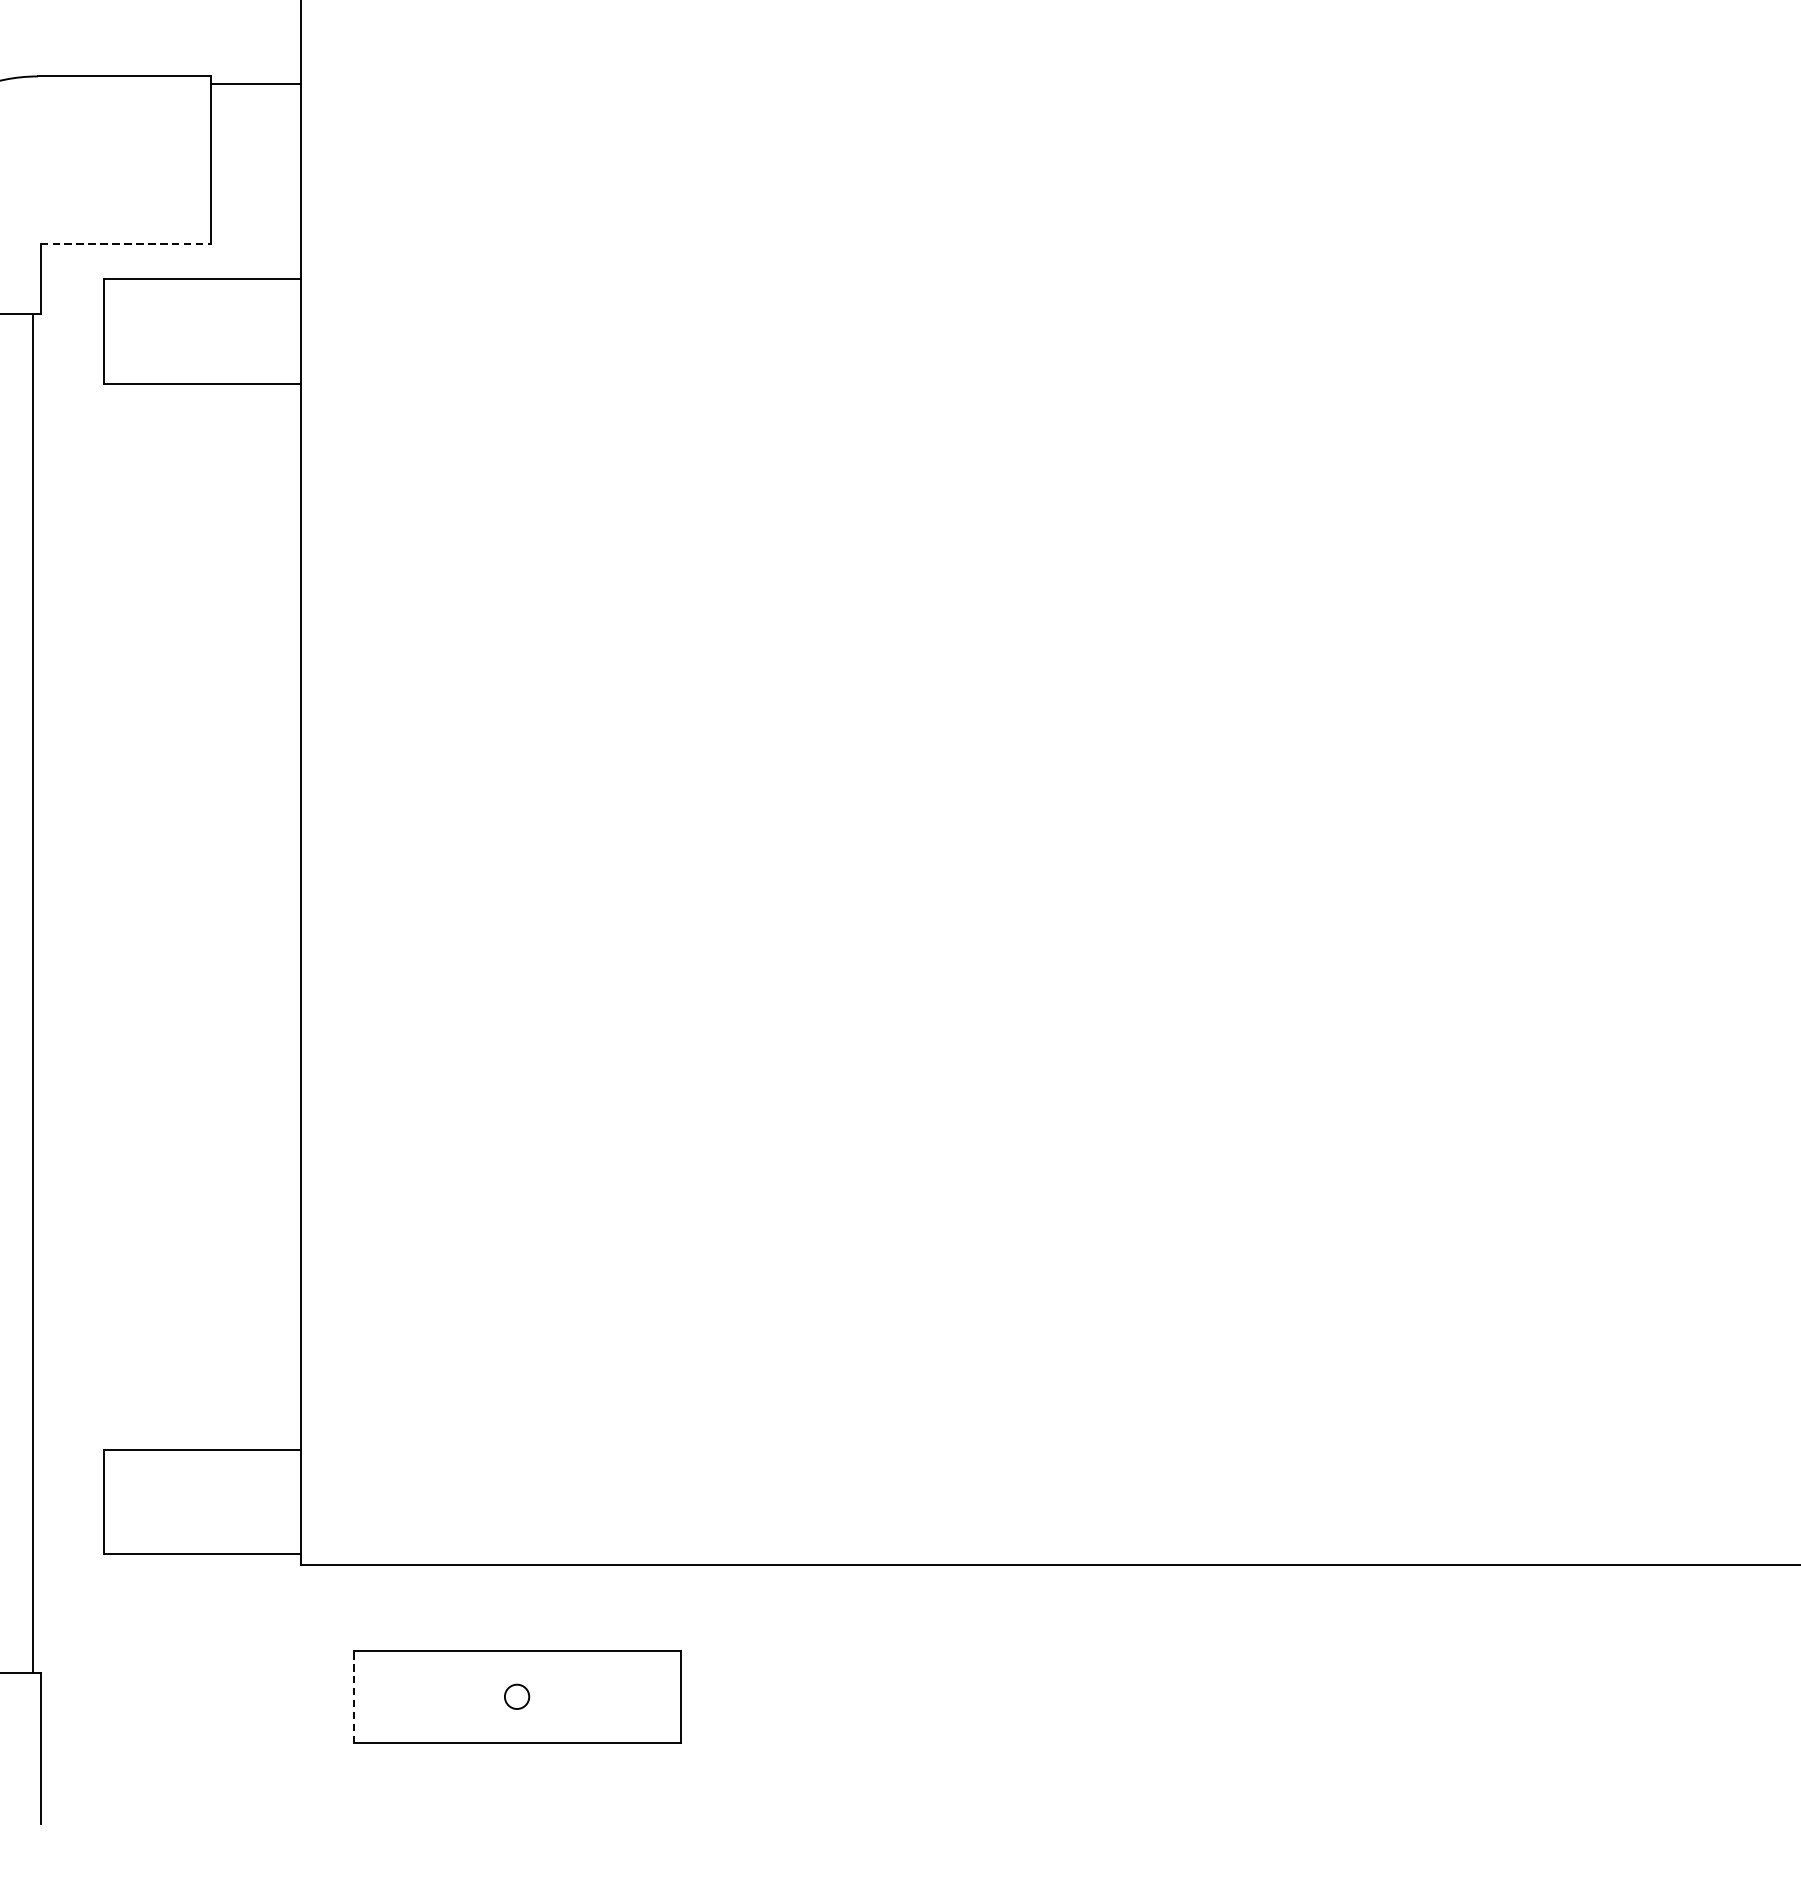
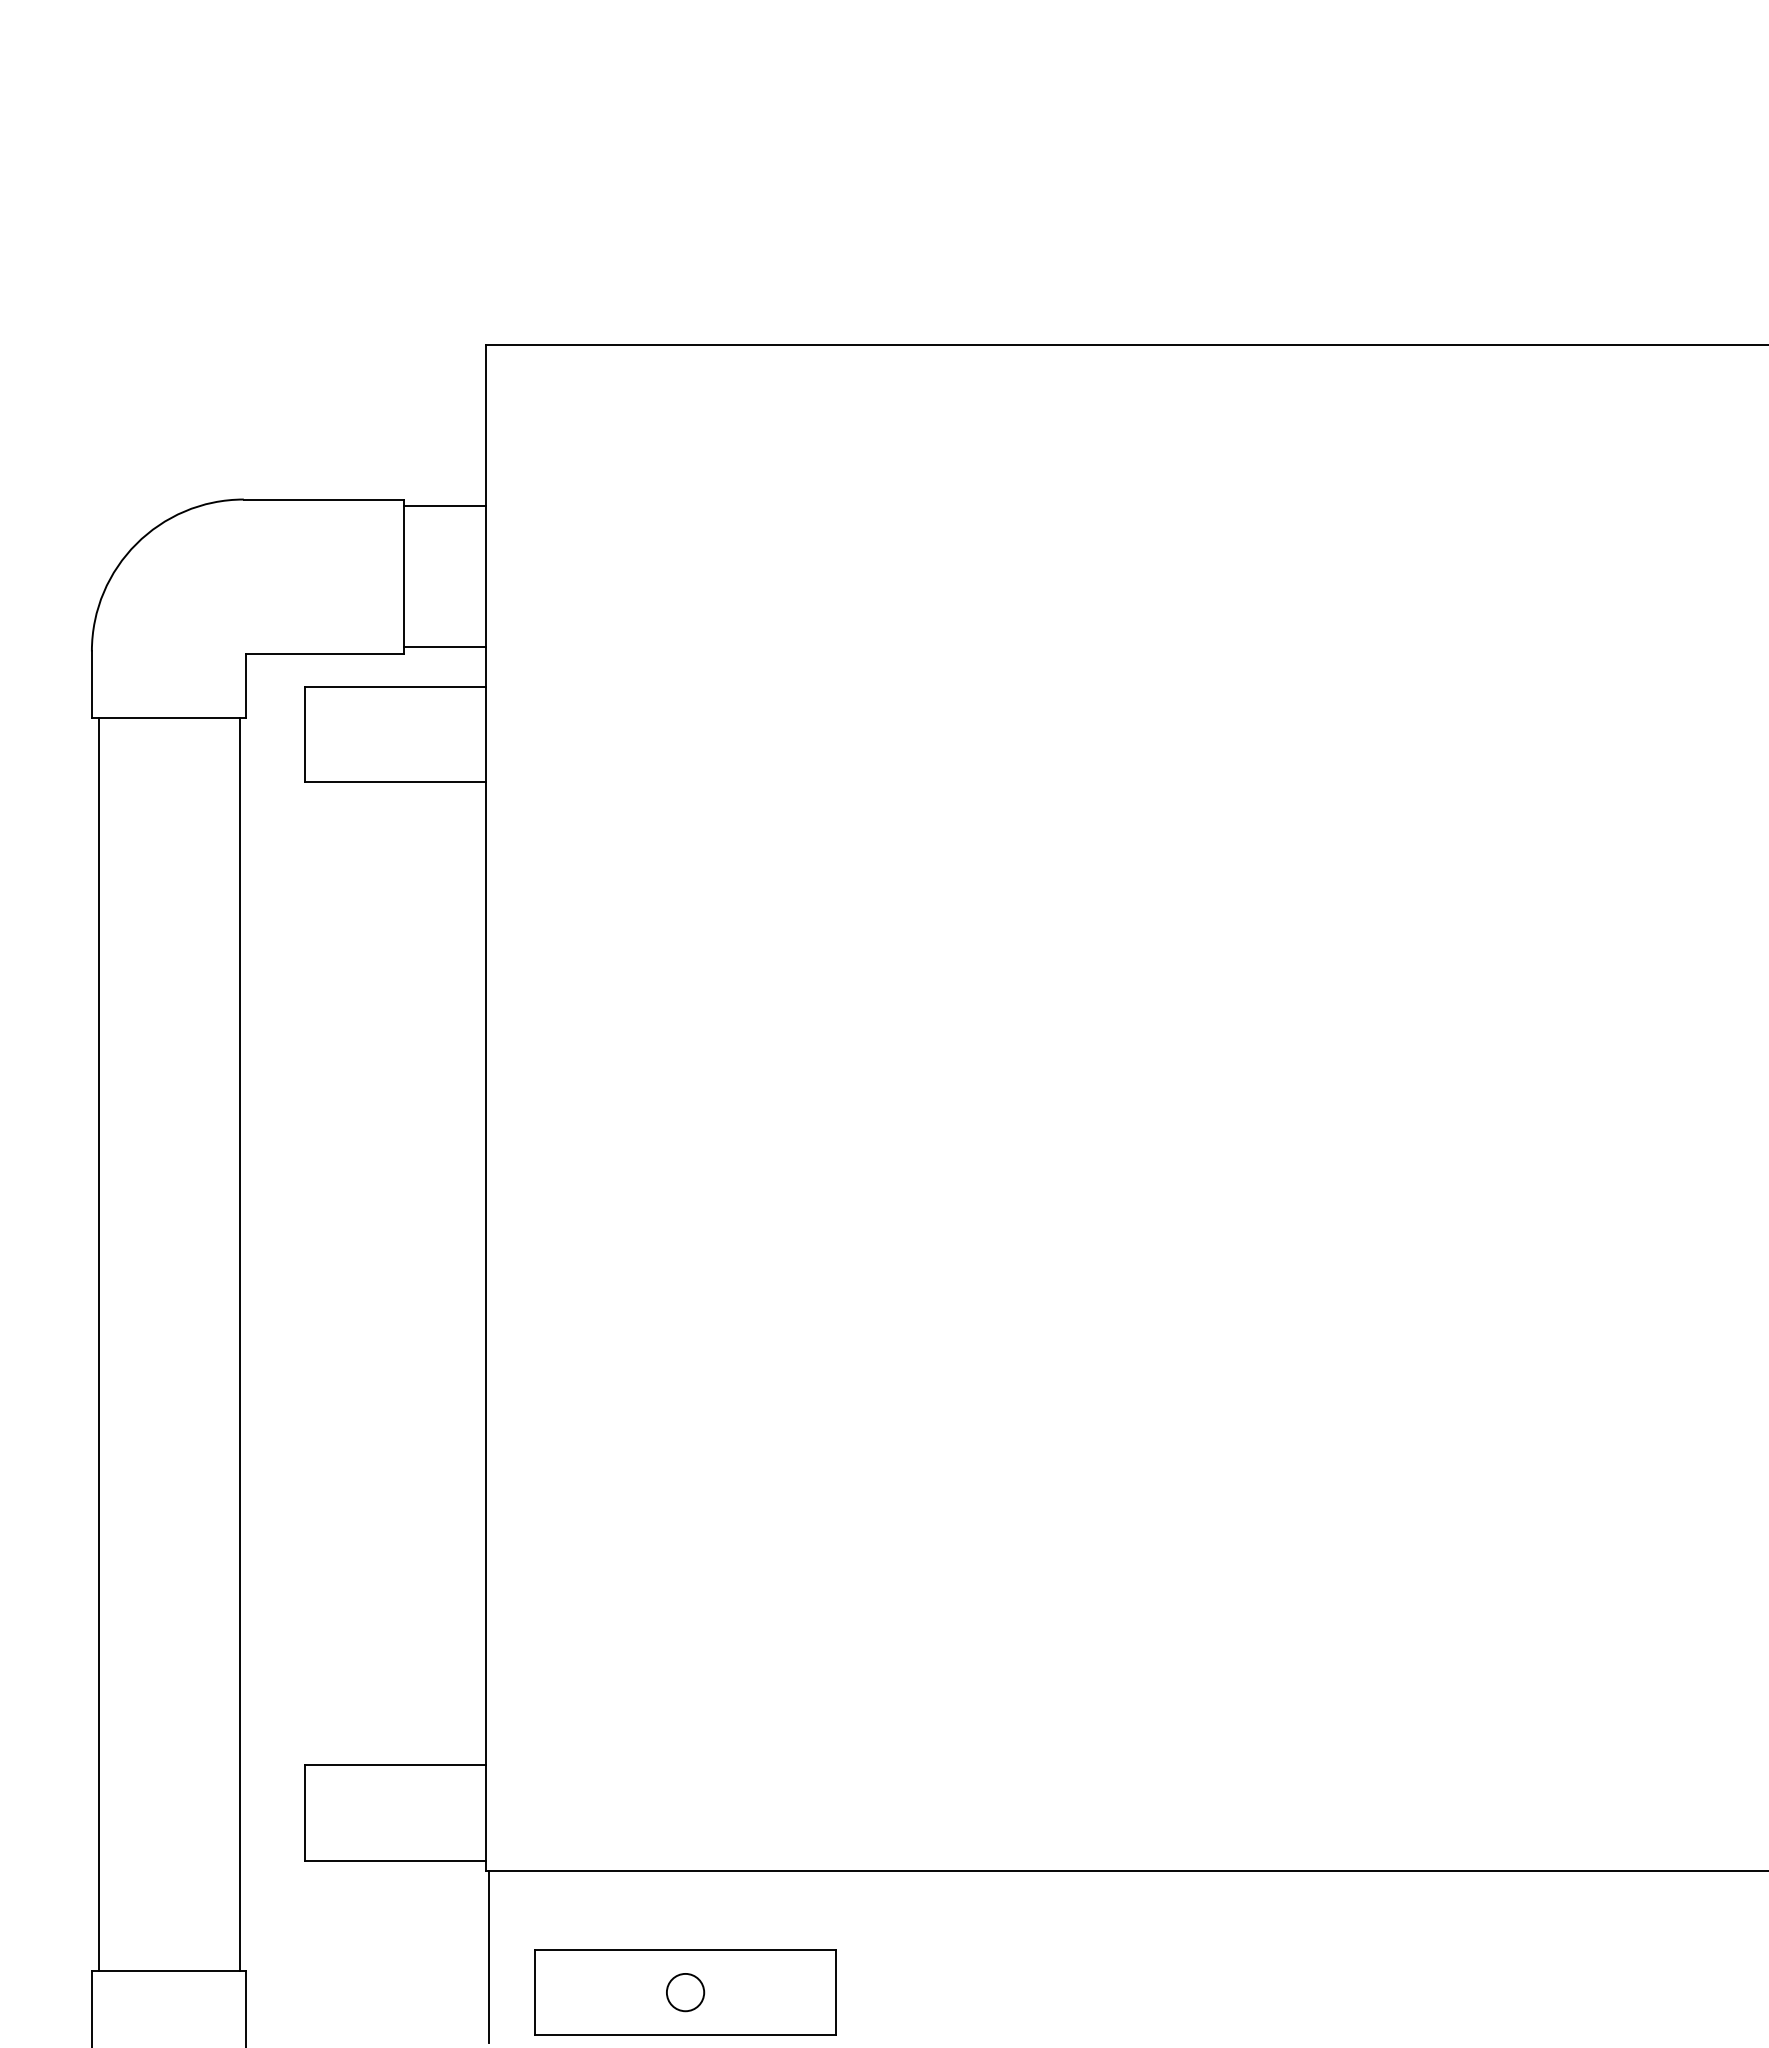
line: (255, 237) -> (444, 647), added
line: (126, 244) -> (325, 654), dashed -> solid
line: (304, 1658) -> (489, 1957), added
line: (353, 1696) -> (534, 1992), dashed -> solid
circle: (517, 1696) -> (685, 1992), size x1.67

